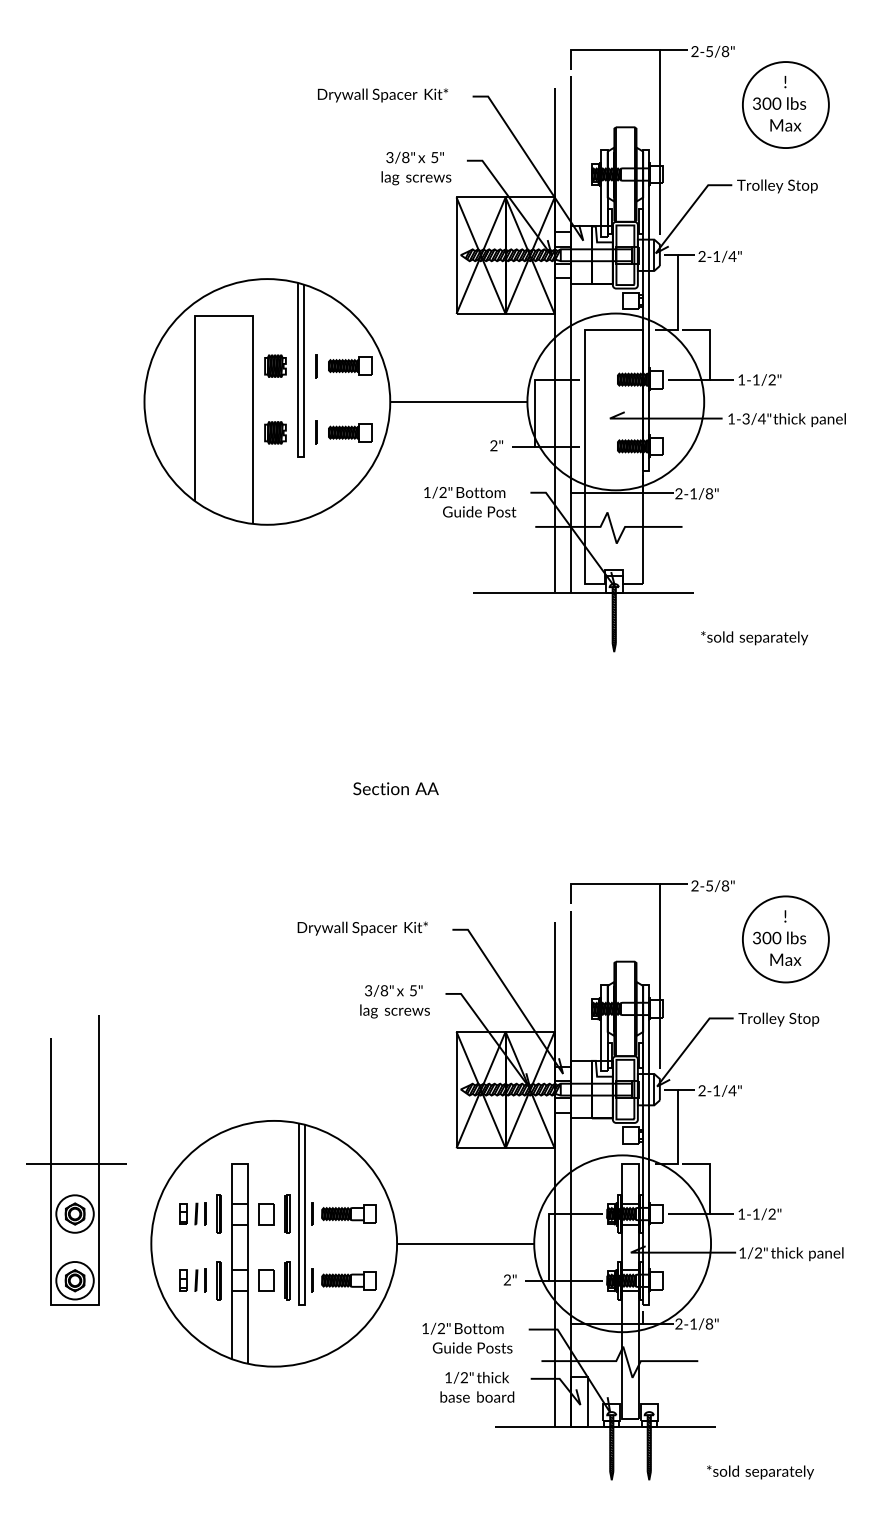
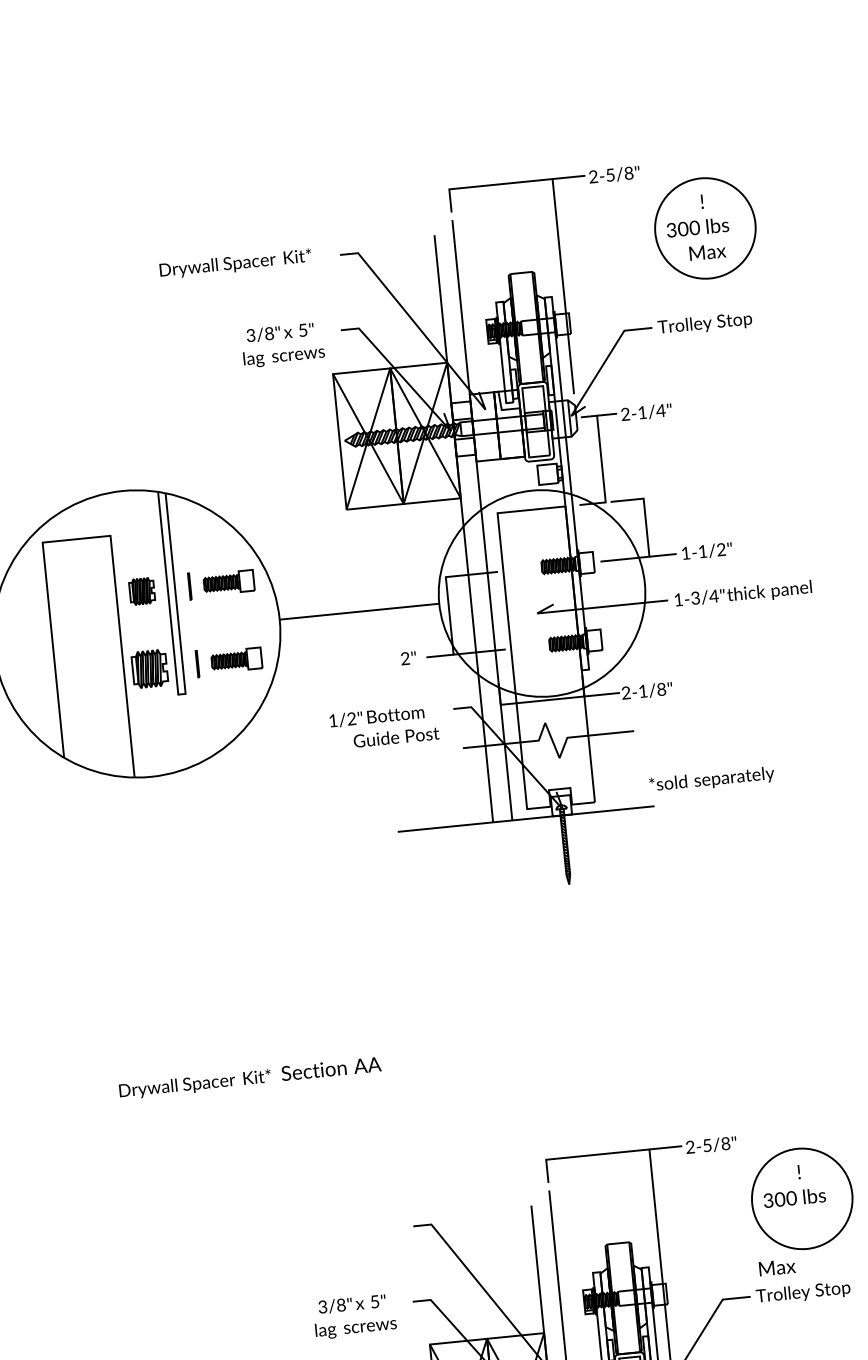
part: (275, 432) -> (149, 668), size x1.4
text: (754, 638) -> (711, 780), moved
text: (362, 928) -> (194, 1084), moved
text: (785, 959) -> (776, 1267), moved

